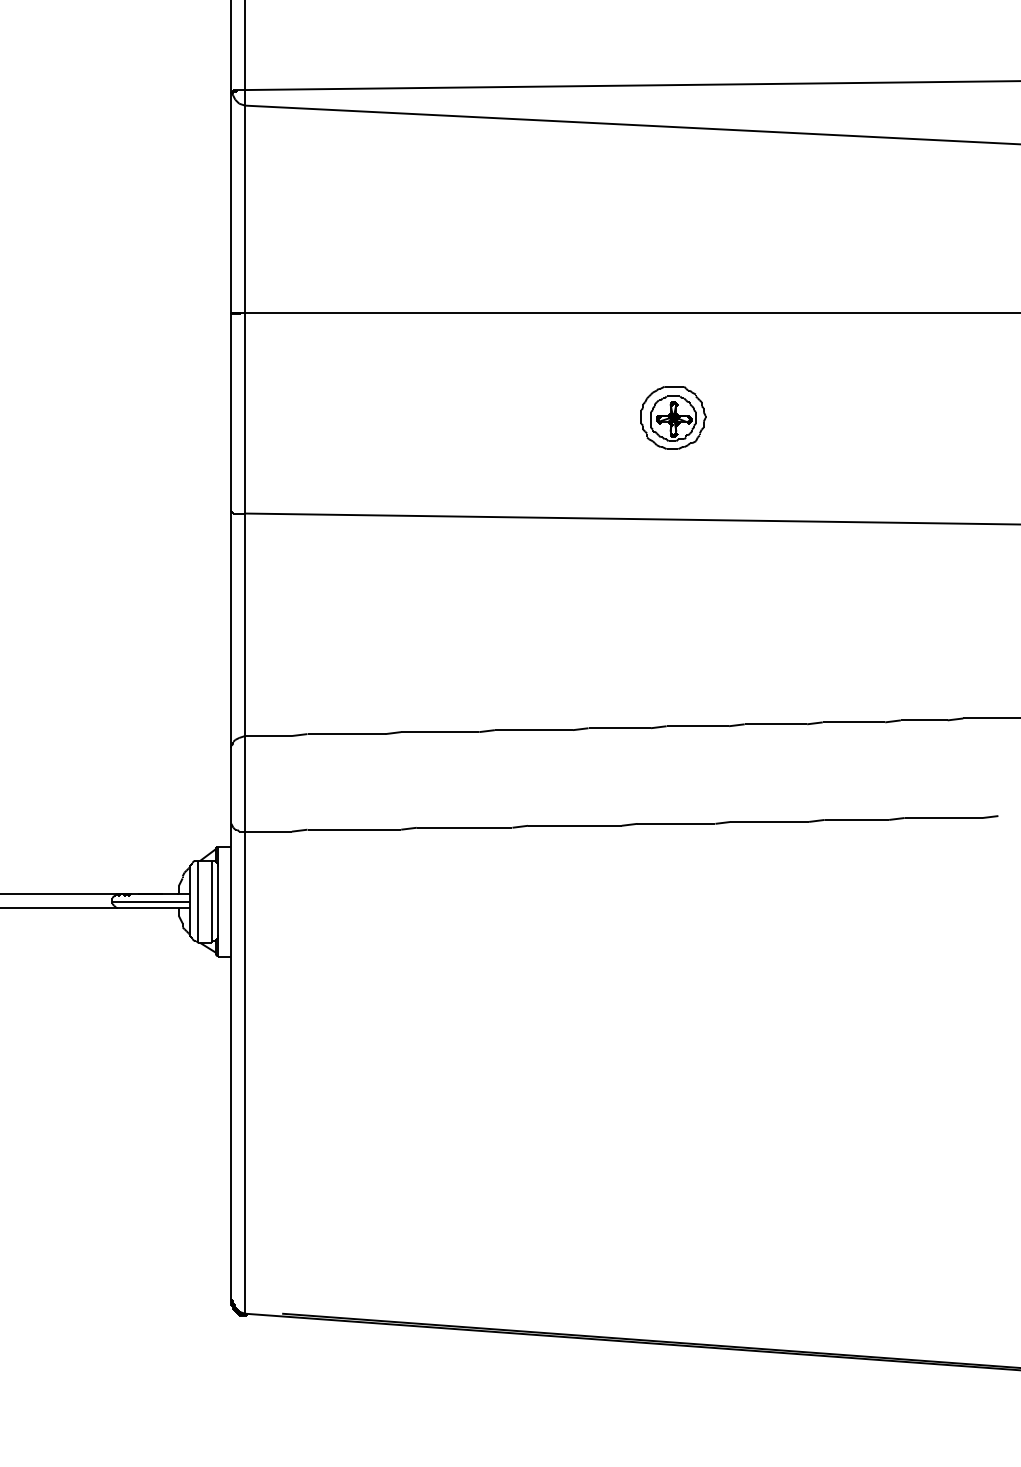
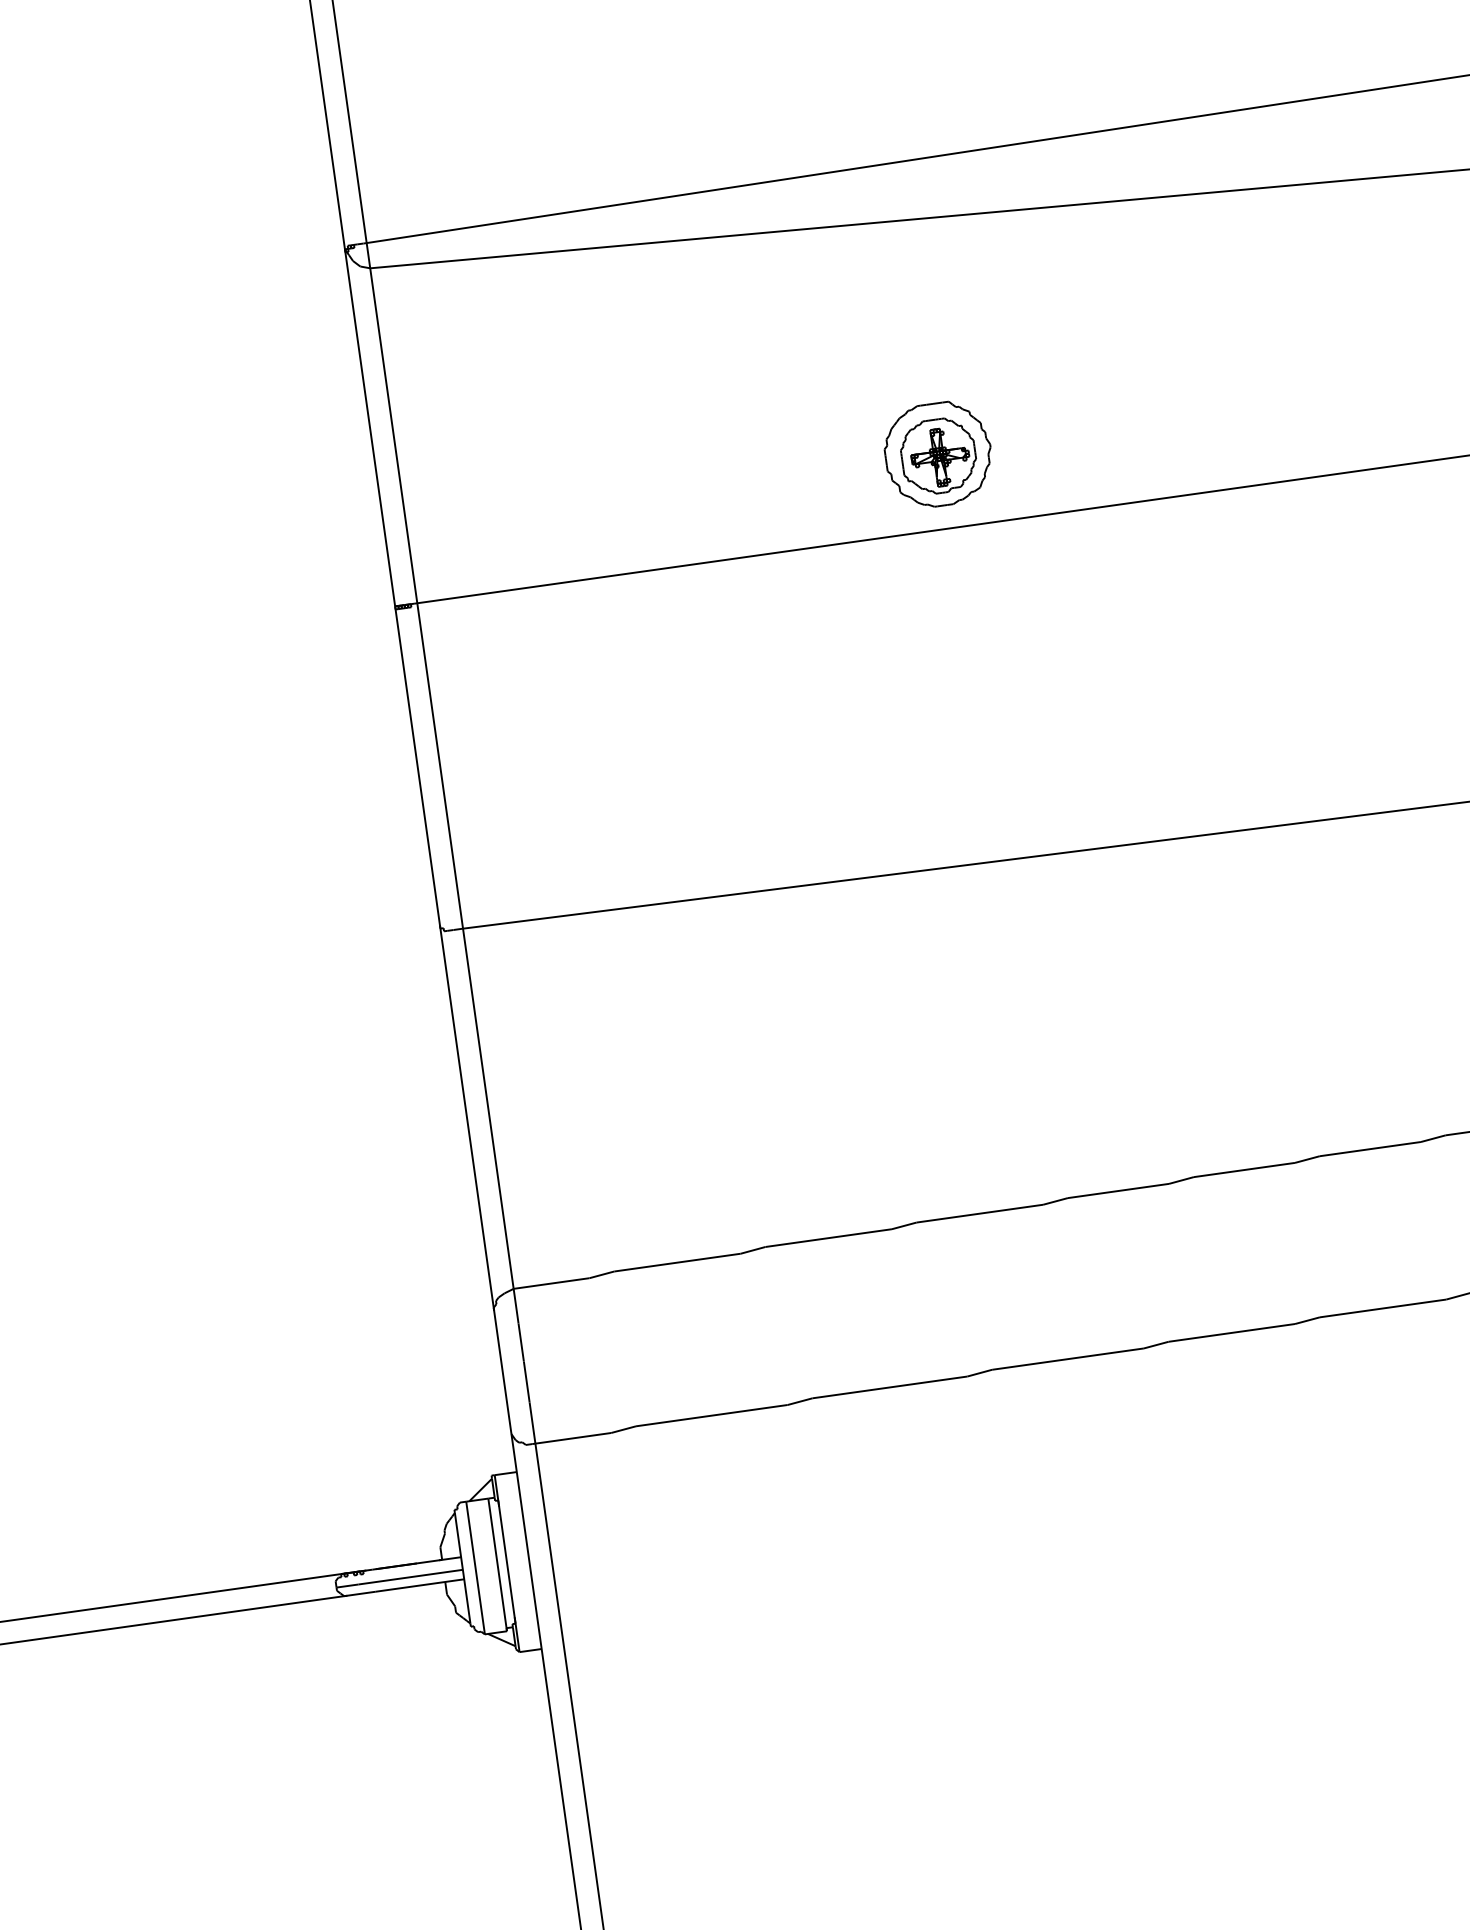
part: (673, 417) -> (938, 454), moved

